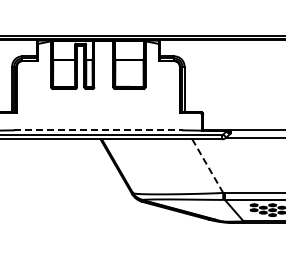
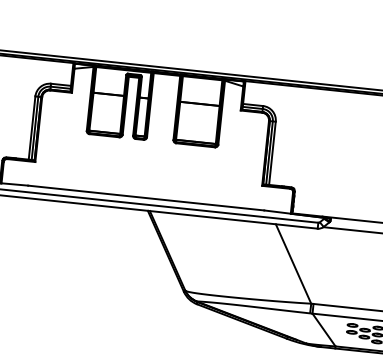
line: (98, 130) -> (146, 198), dashed -> solid
line: (207, 166) -> (293, 264), dashed -> solid

